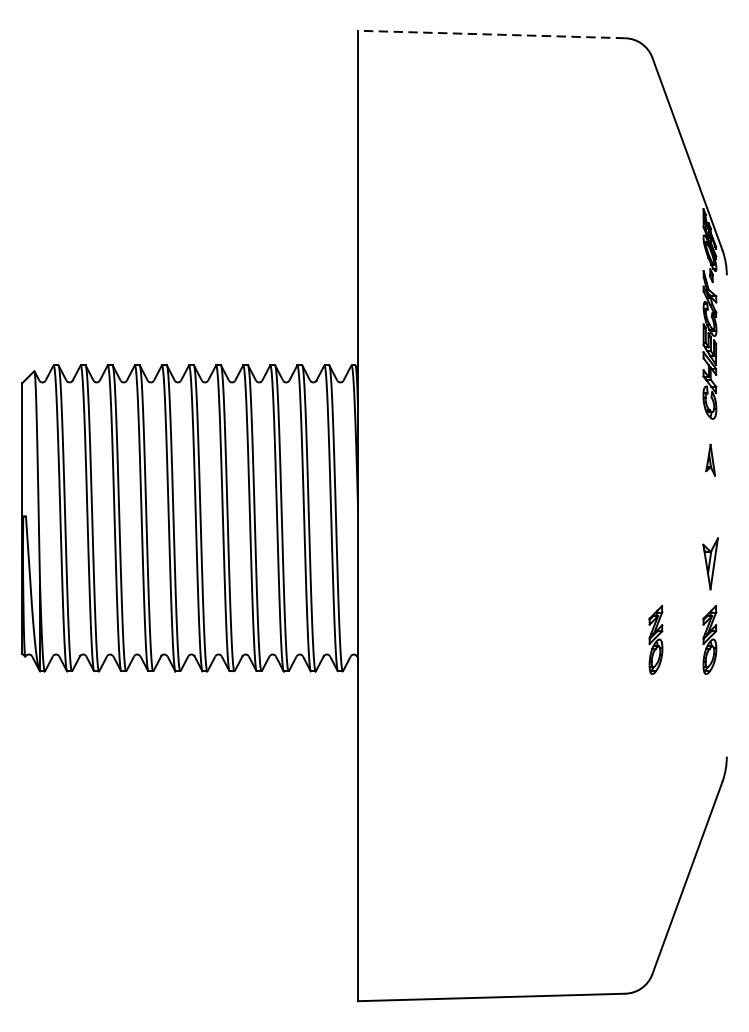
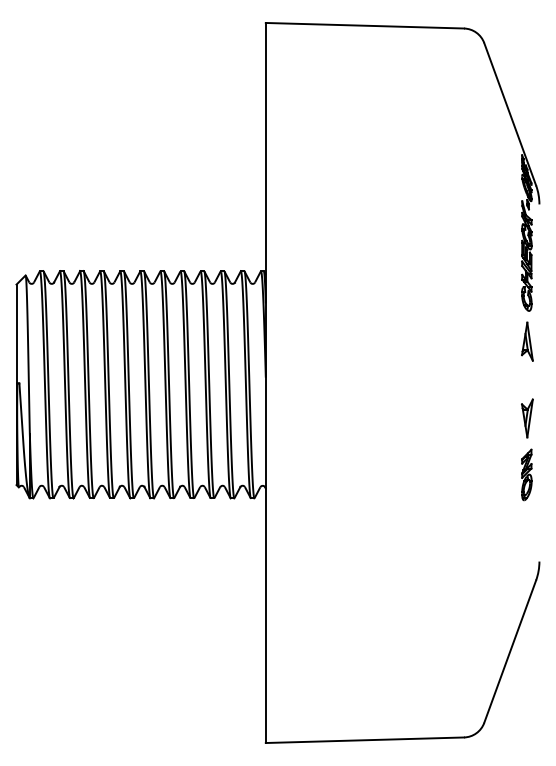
line: (491, 34) -> (364, 25), dashed -> solid
part: (710, 460) -> (527, 341), size x1.67
part: (655, 639) -> (486, 474), removed

